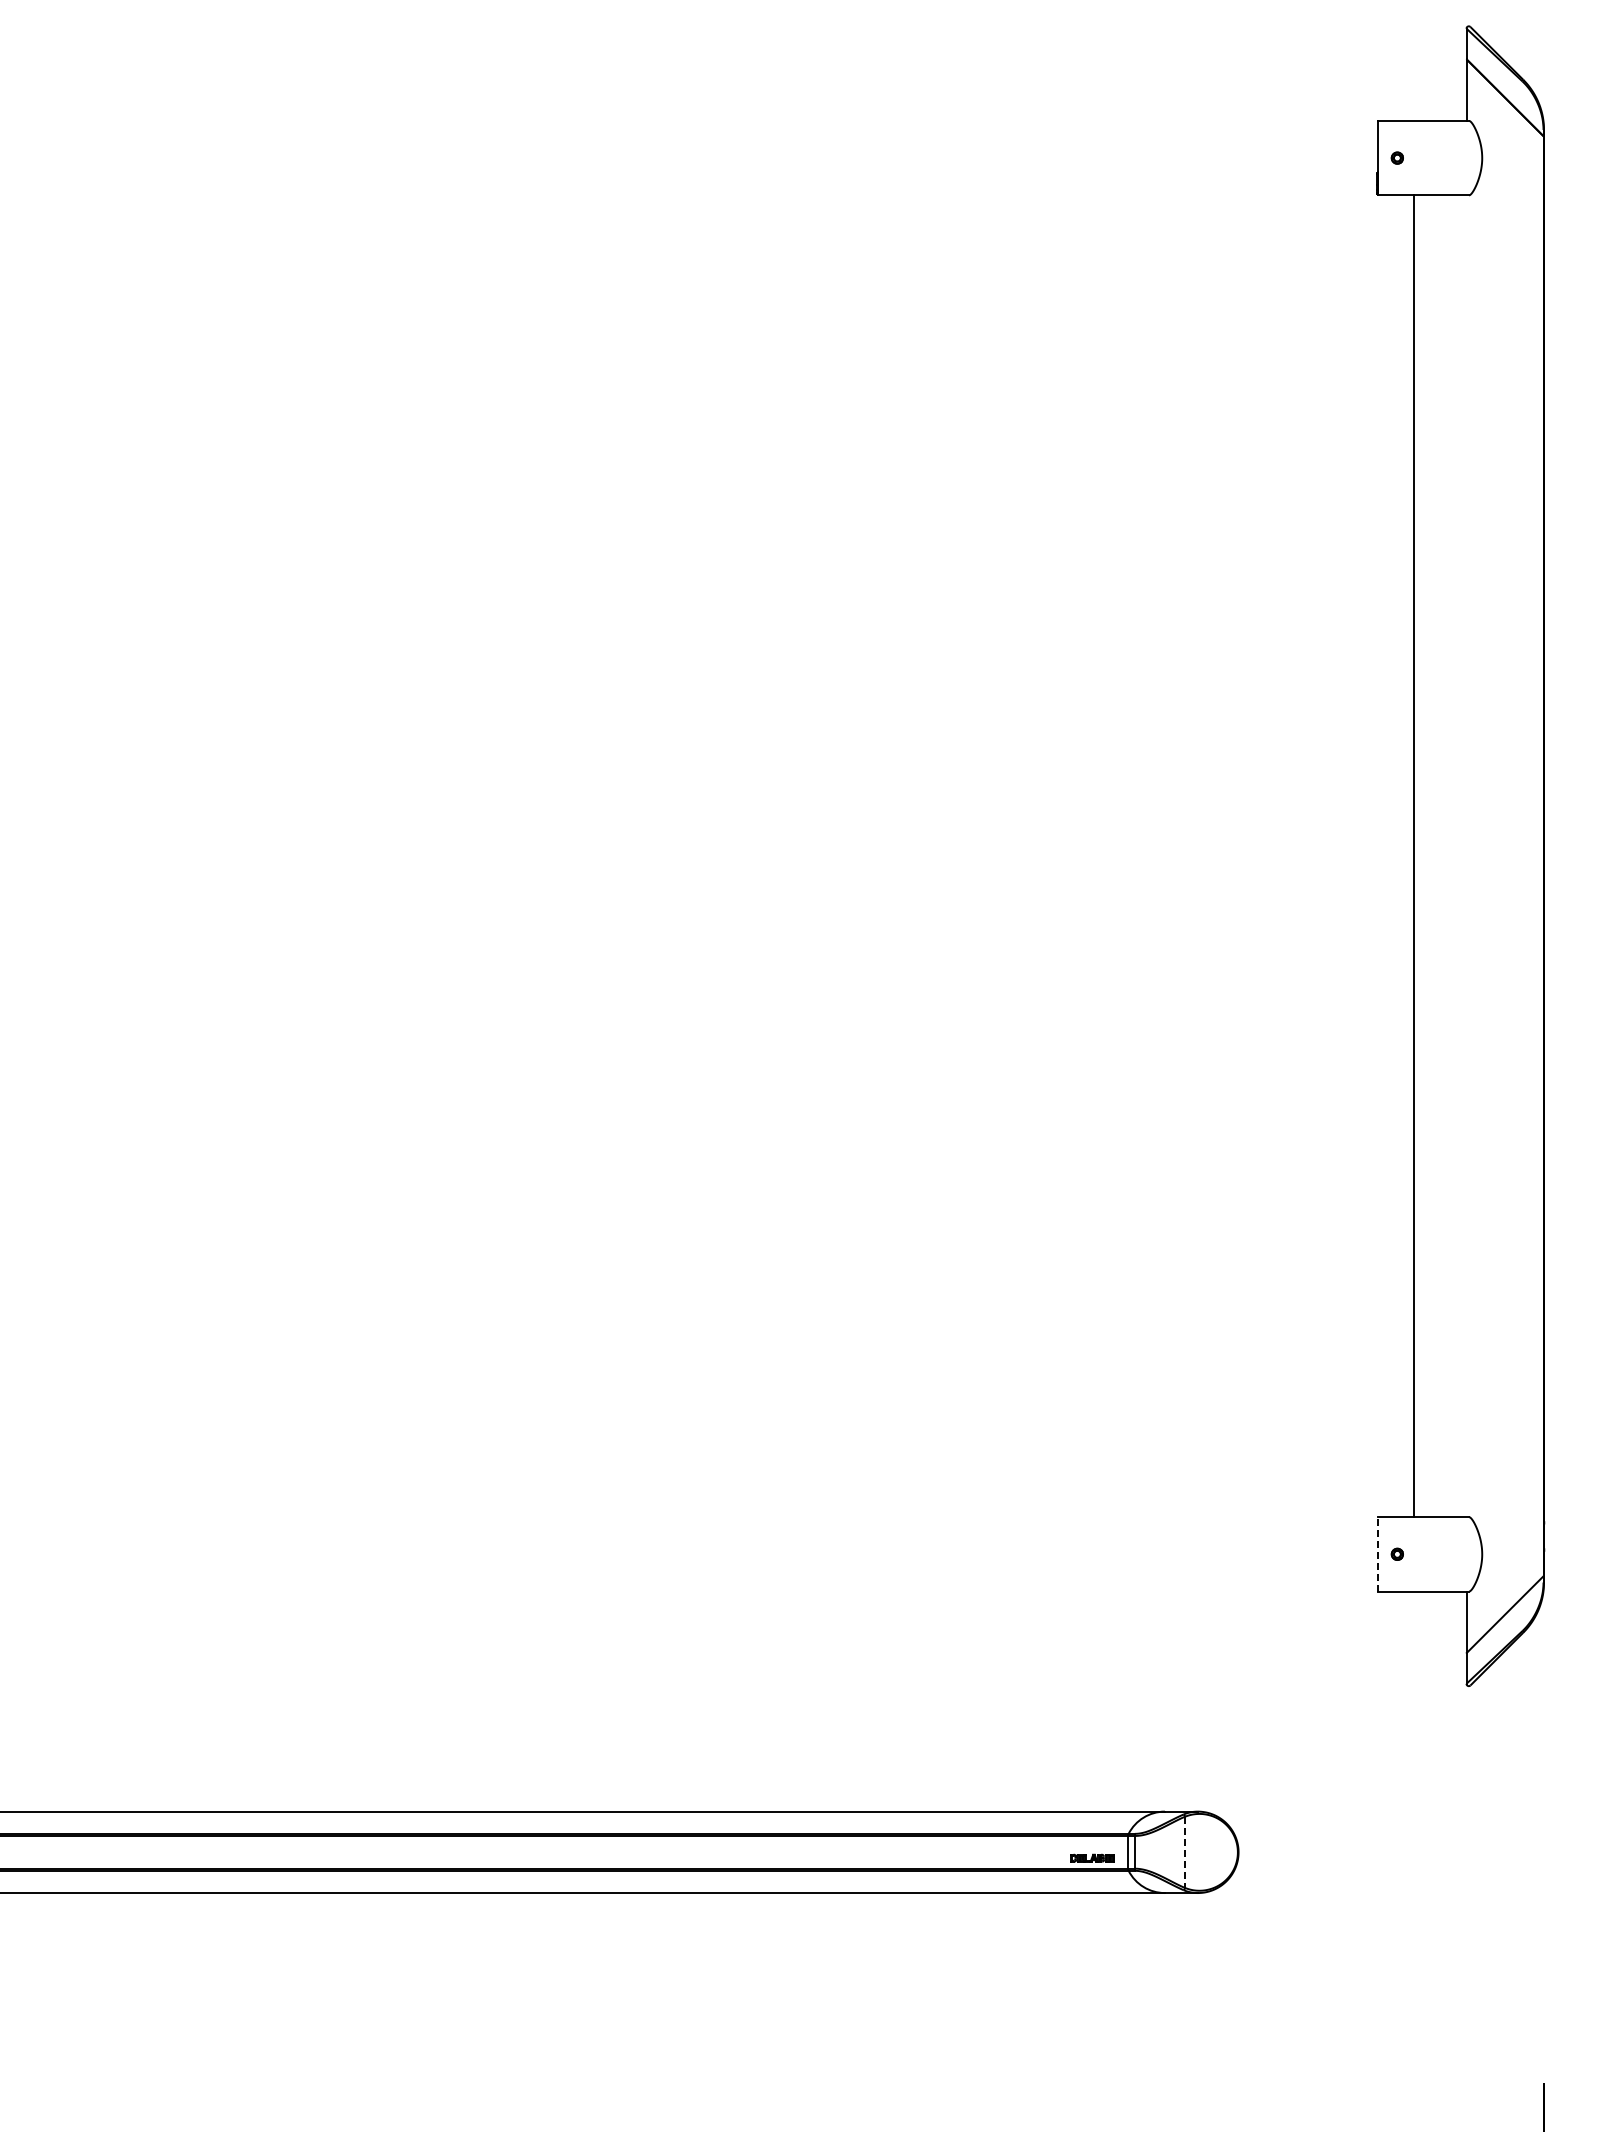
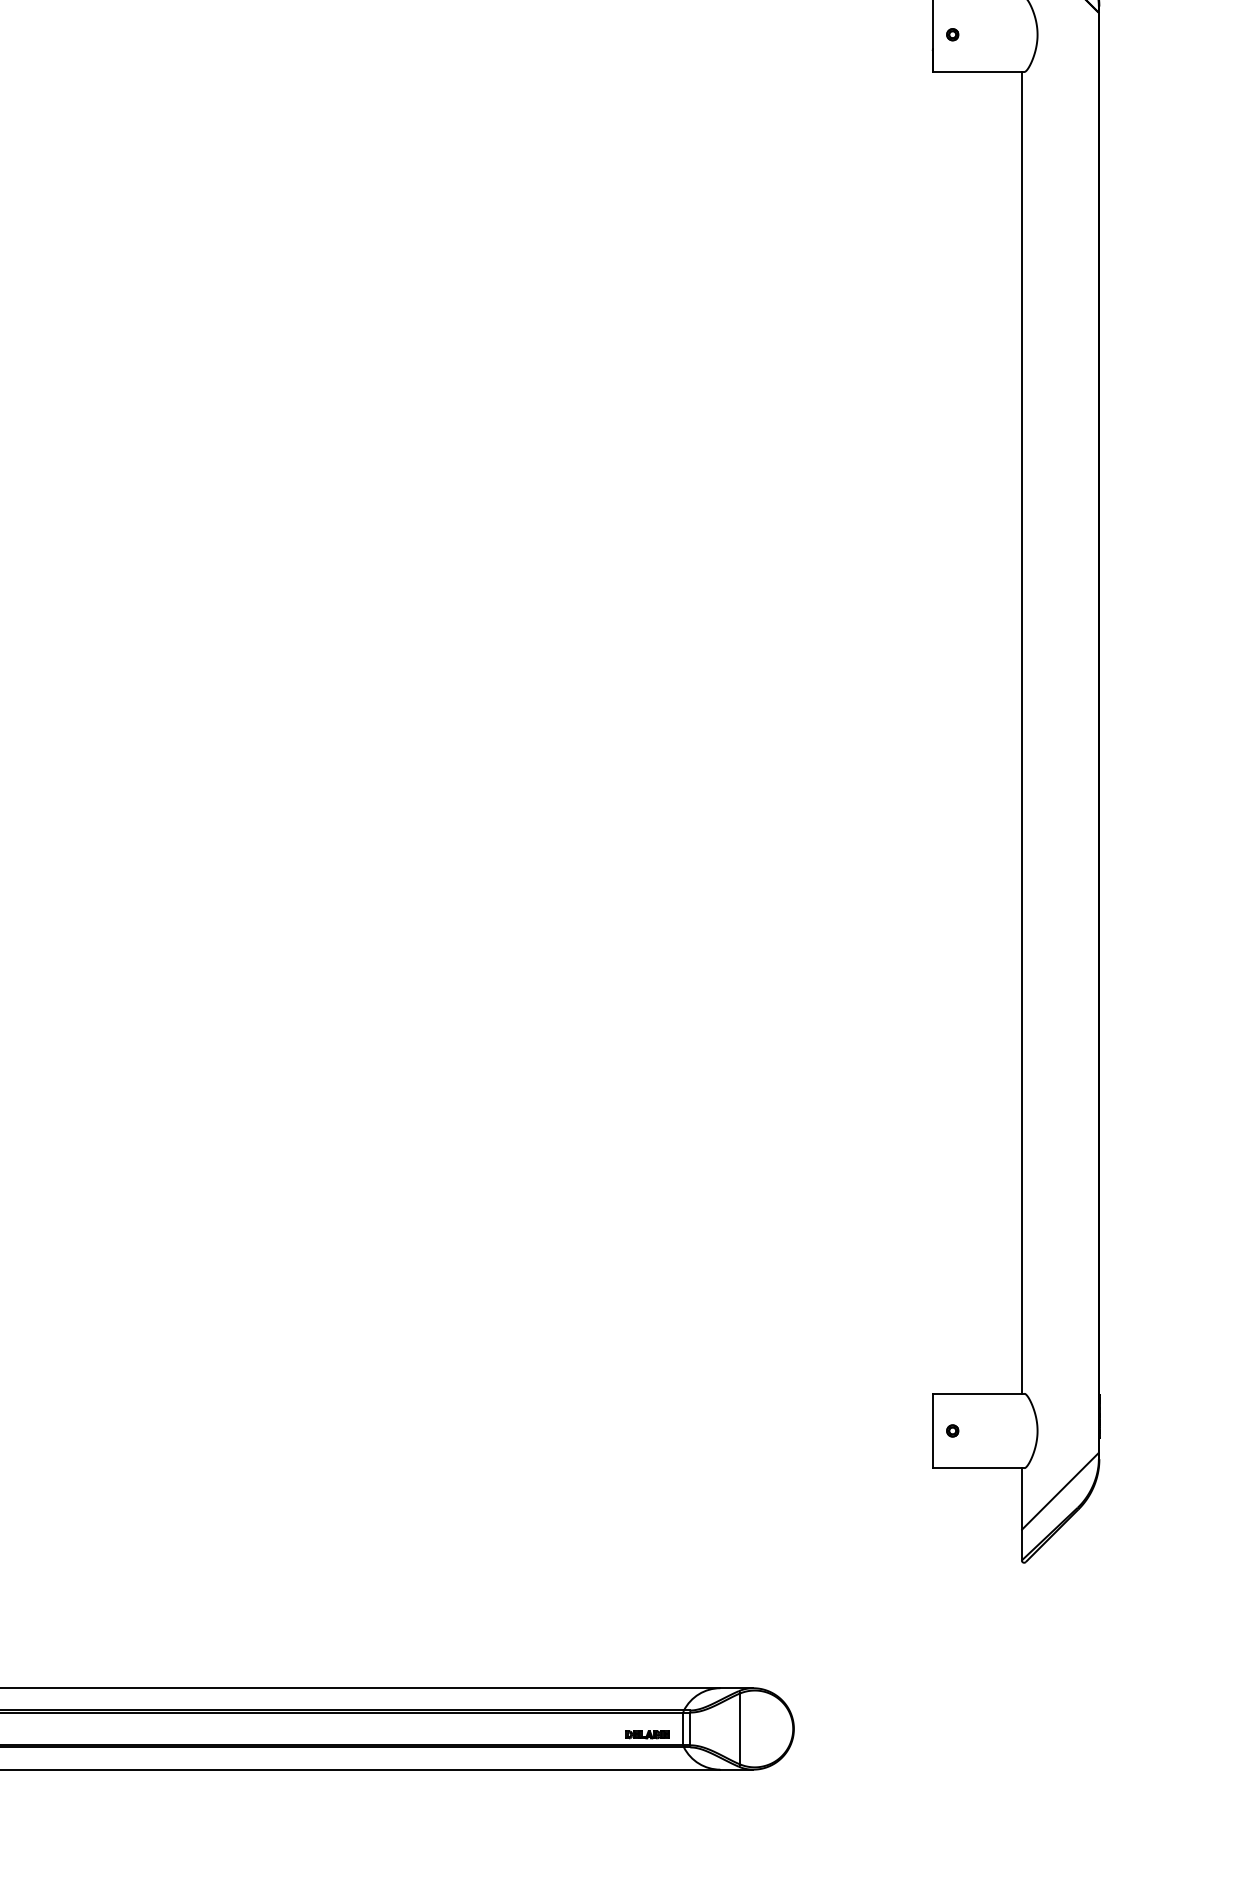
line: (1413, 856) -> (1021, 733), moved
line: (1377, 1553) -> (932, 1430), dashed -> solid
line: (1185, 1852) -> (740, 1729), dashed -> solid

